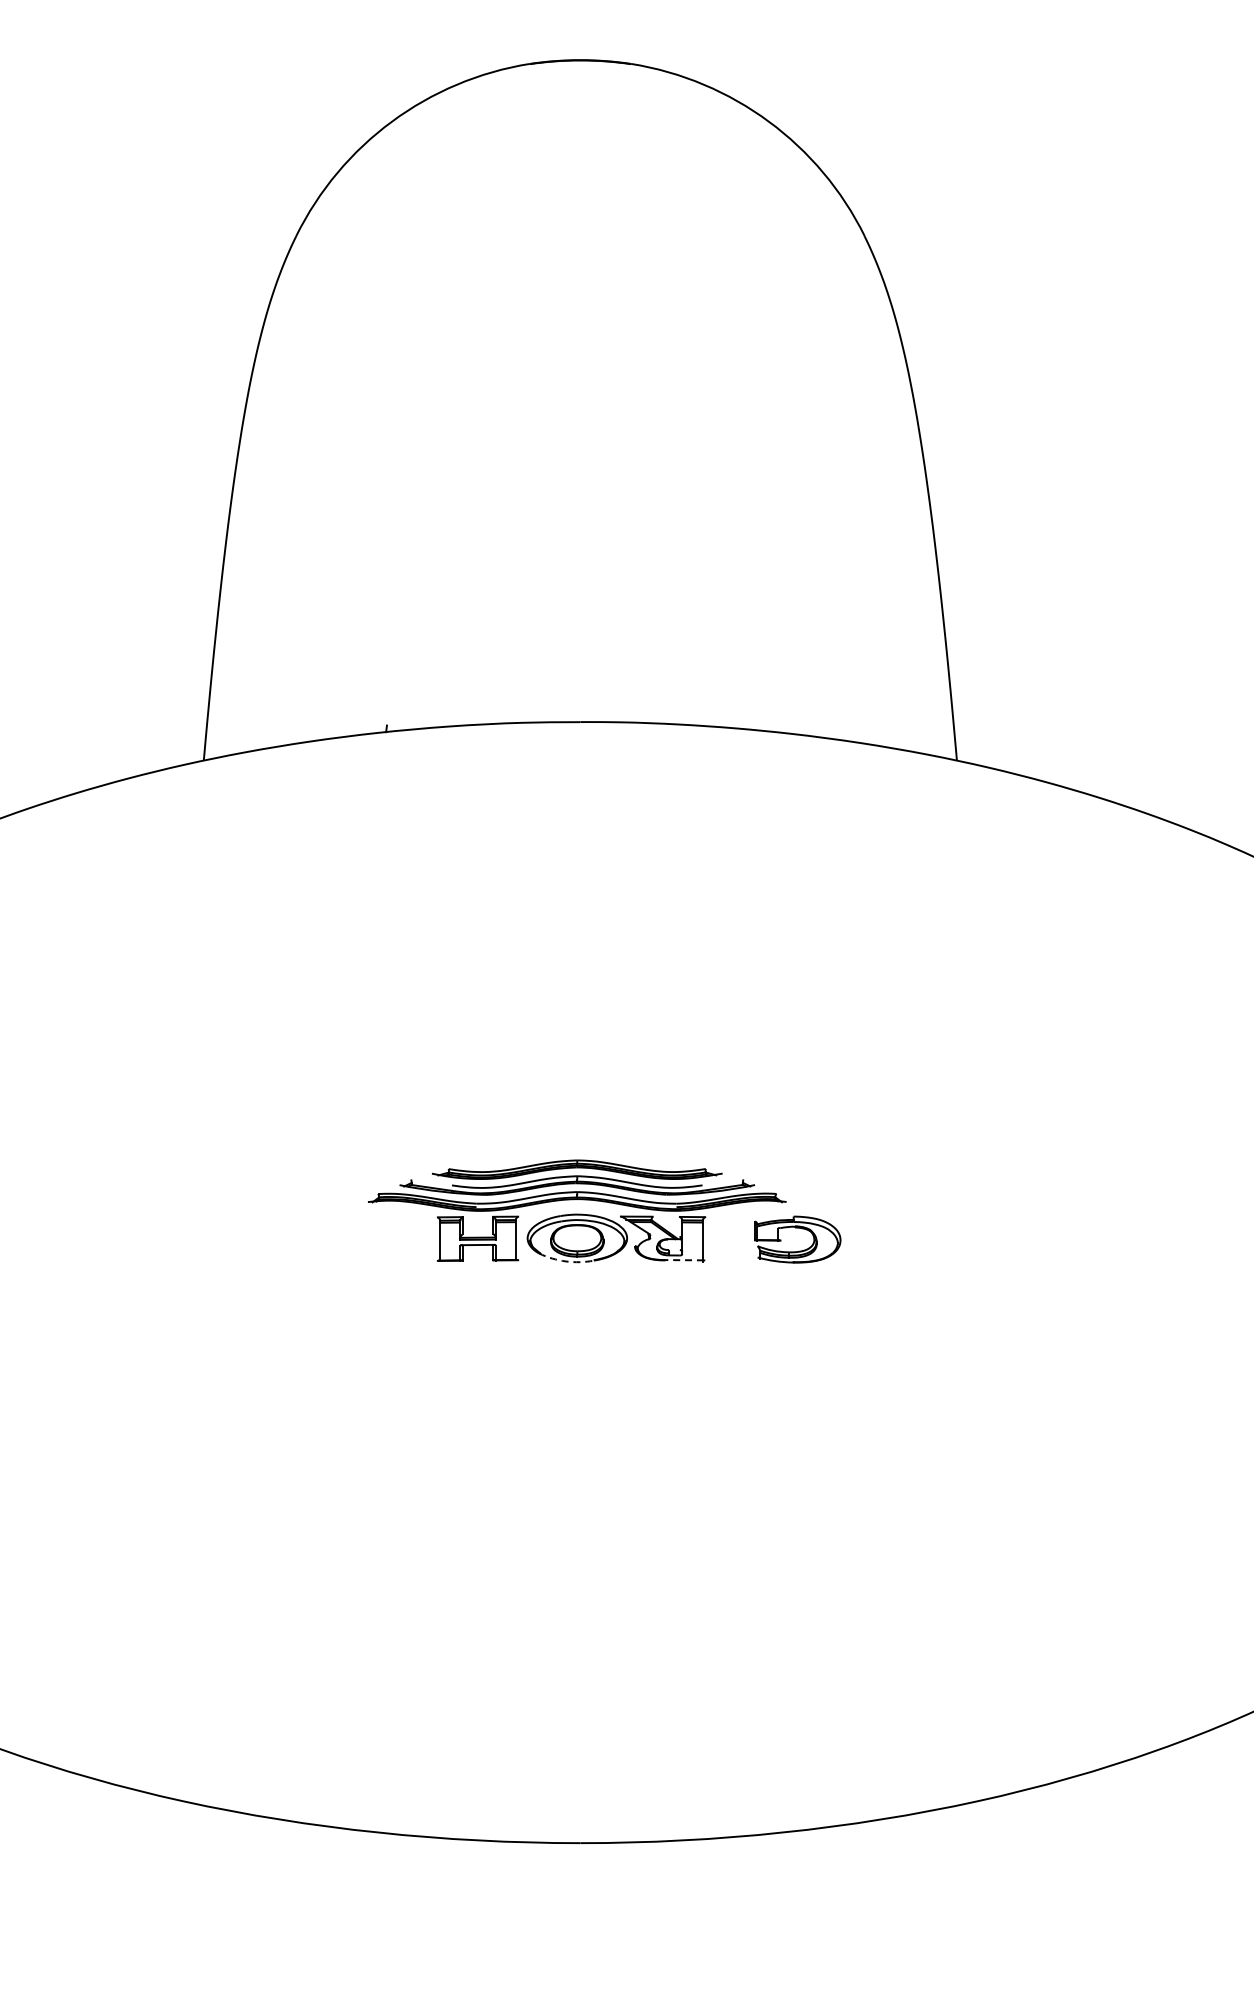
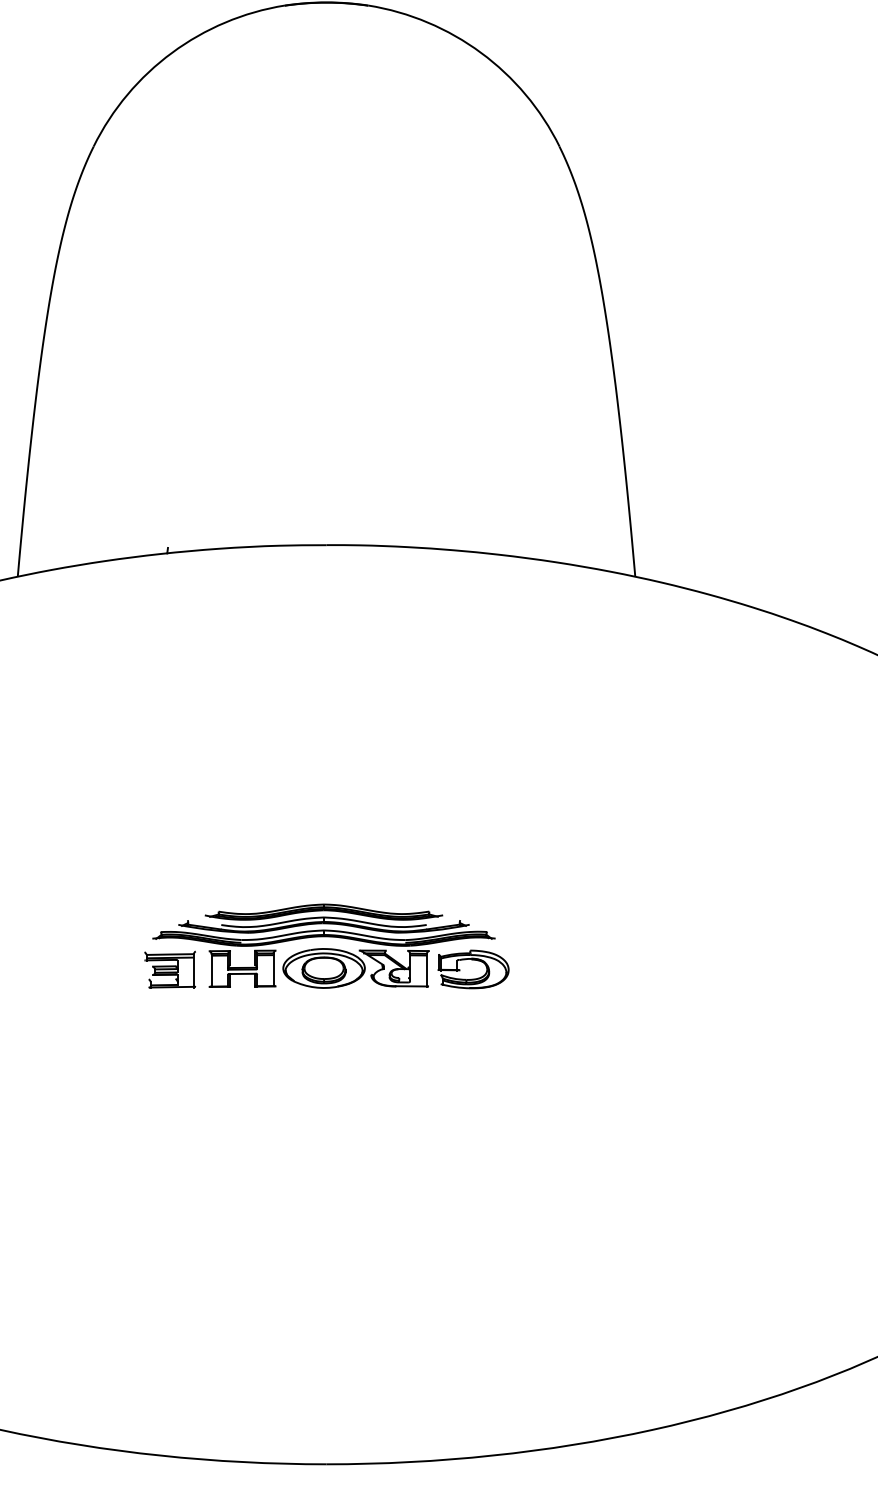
part: (797, 1228) -> (473, 960), moved
part: (389, 1240) -> (170, 970), added
line: (684, 1260) -> (411, 986), dashed -> solid
arc: (566, 1261) -> (315, 987), dashed -> solid

